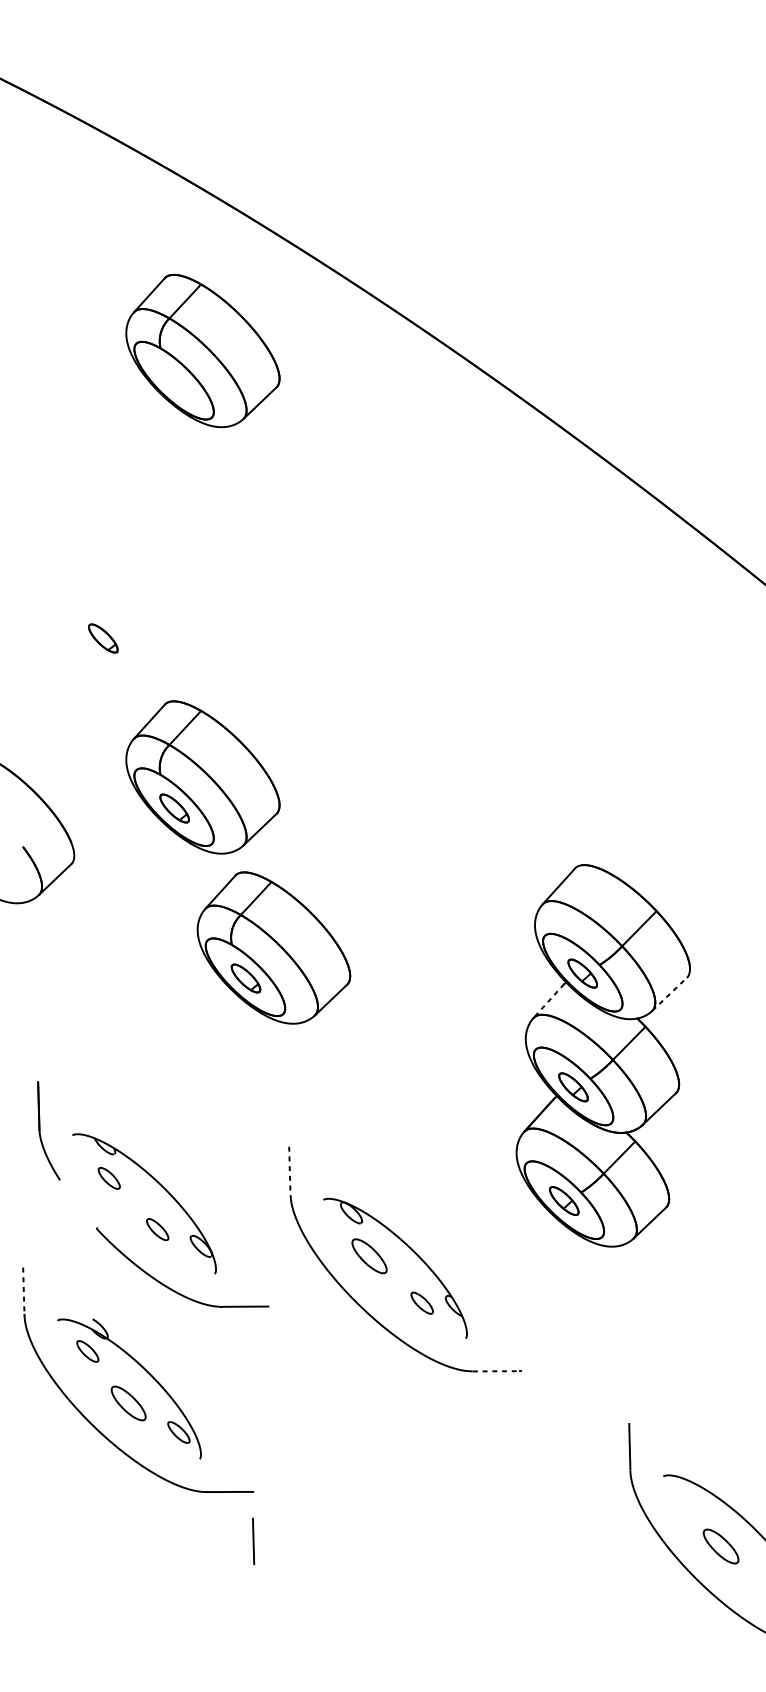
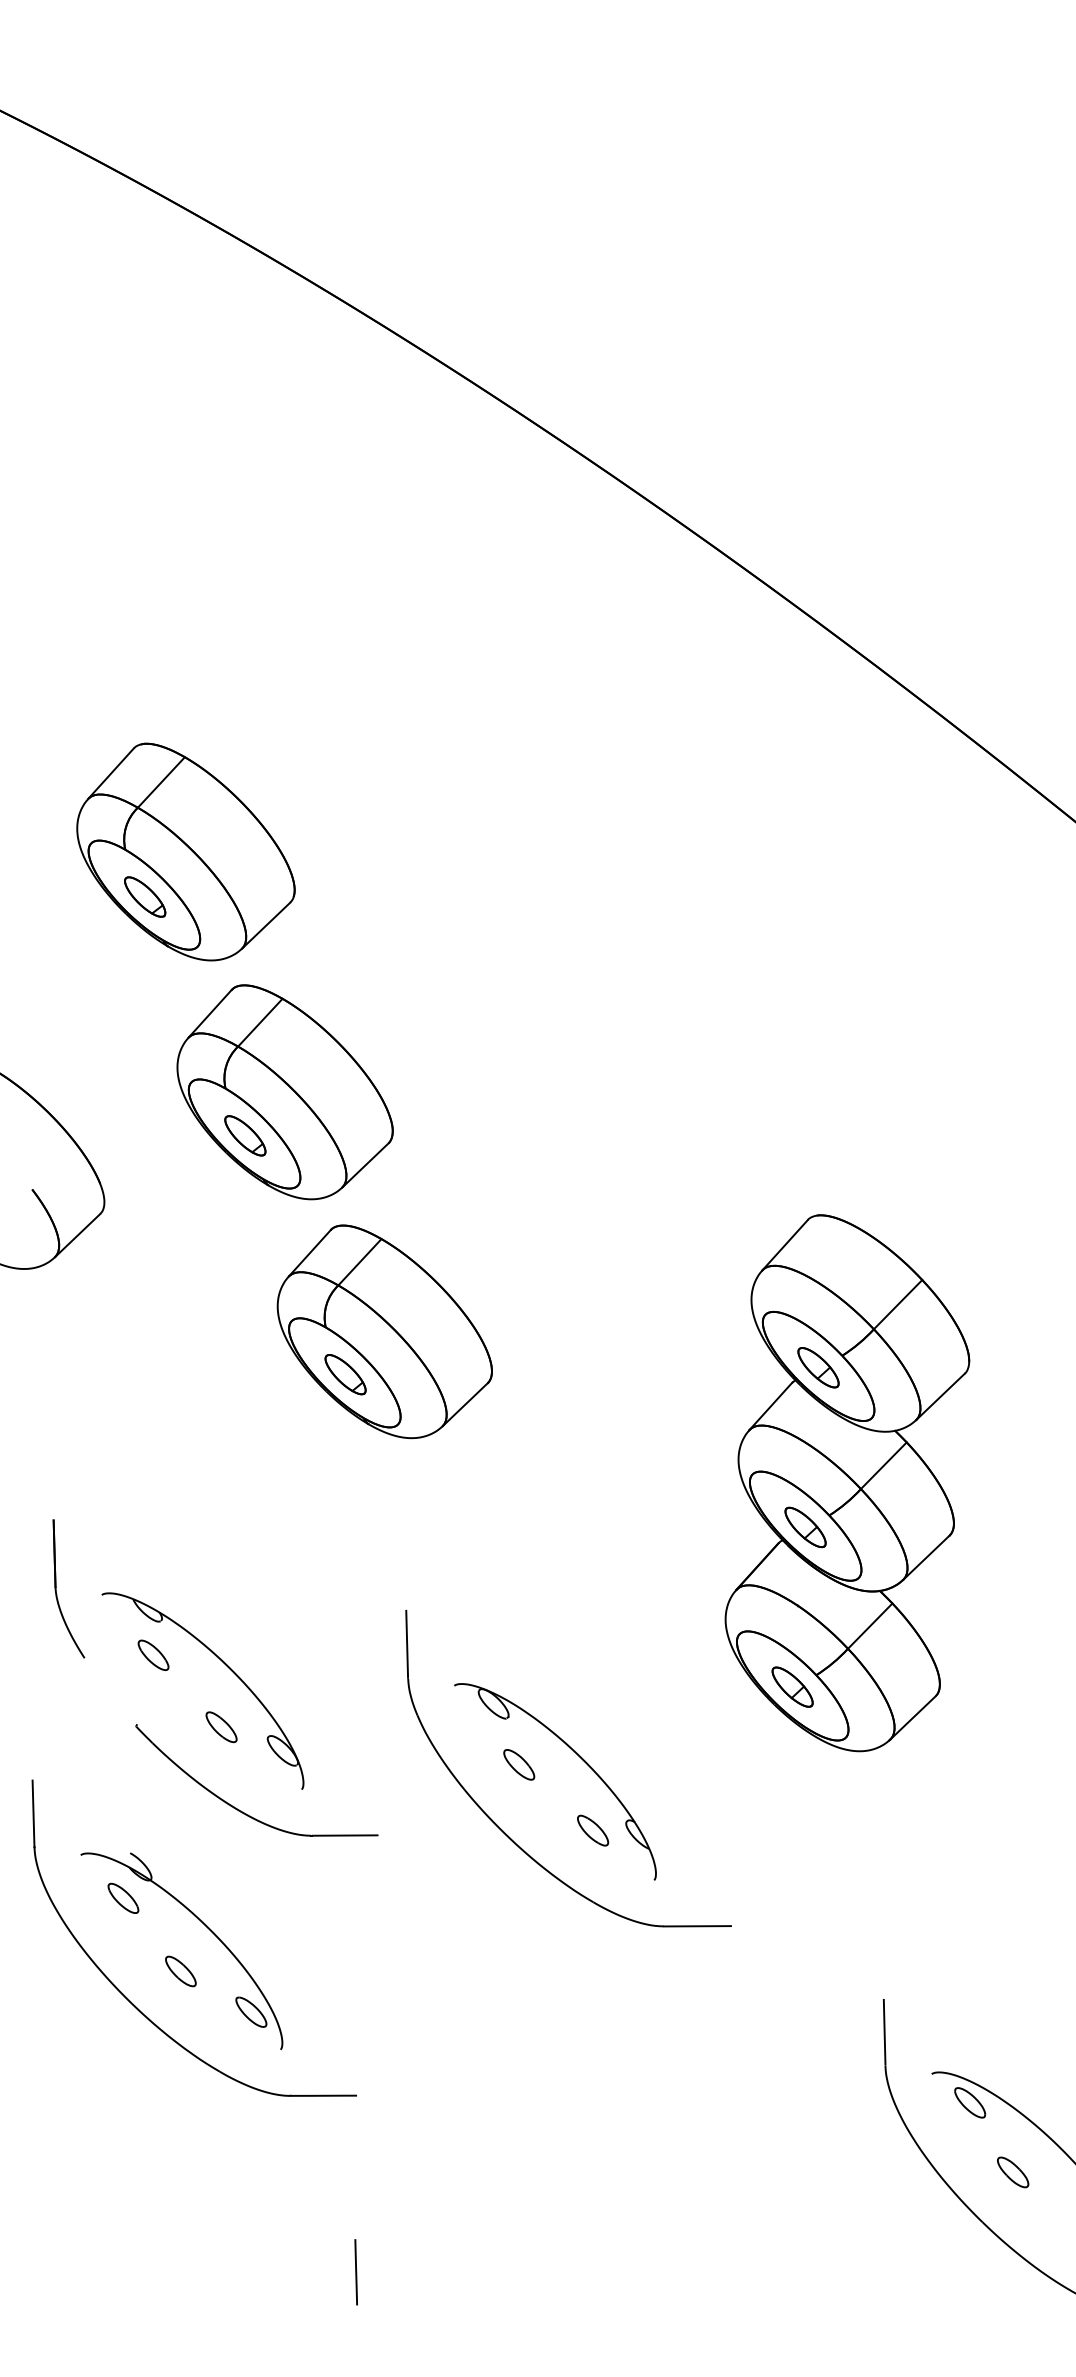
part: (202, 351) -> (284, 493), removed
part: (132, 606) -> (185, 851), added
line: (669, 994) -> (940, 1396), dashed -> solid
line: (548, 1001) -> (770, 1406), dashed -> solid
line: (290, 1170) -> (407, 1644), dashed -> solid
part: (369, 1256) -> (519, 1764), size x0.62
line: (23, 1291) -> (33, 1814), dashed -> solid
line: (497, 1371) -> (698, 1926), dashed -> solid
part: (128, 1403) -> (180, 1971), size x0.62
part: (690, 1496) -> (970, 2102), added
line: (253, 1541) -> (355, 2272), moved
part: (721, 1546) -> (1013, 2172), size x0.62

